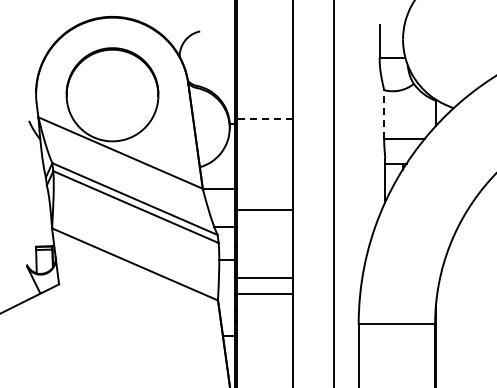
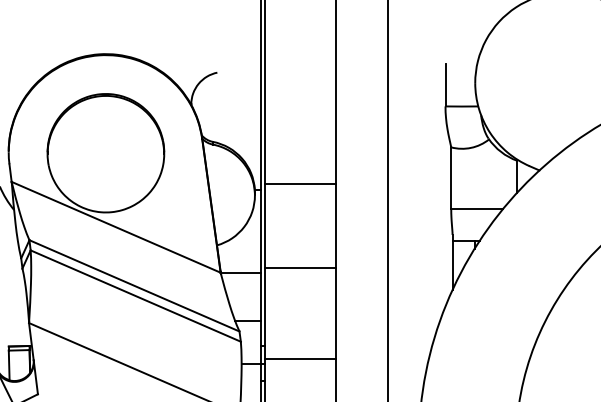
line: (384, 114) -> (451, 178), dashed -> solid
line: (264, 118) -> (299, 183), dashed -> solid
line: (265, 209) -> (300, 267), moved
line: (265, 278) -> (300, 358), moved

